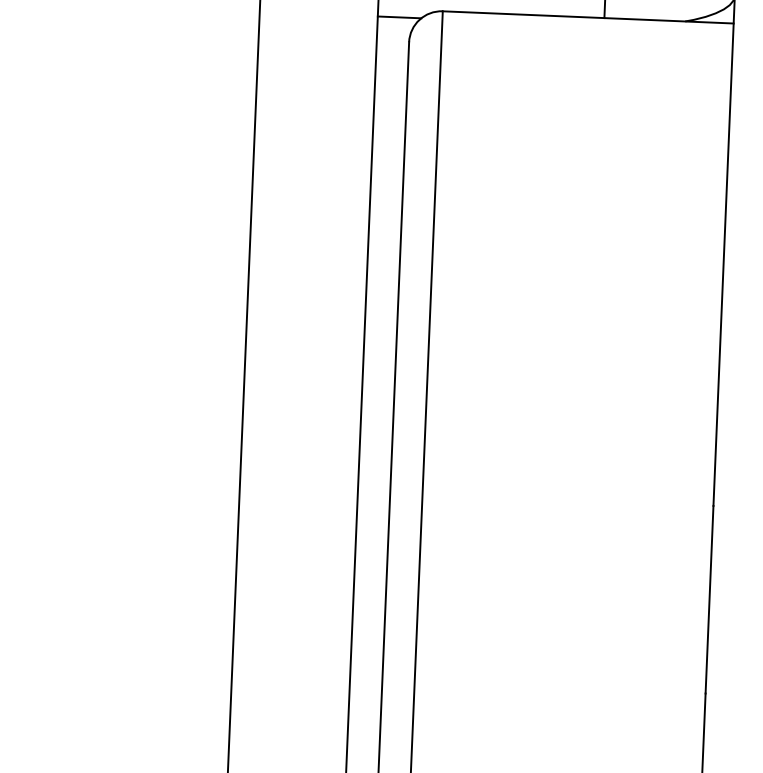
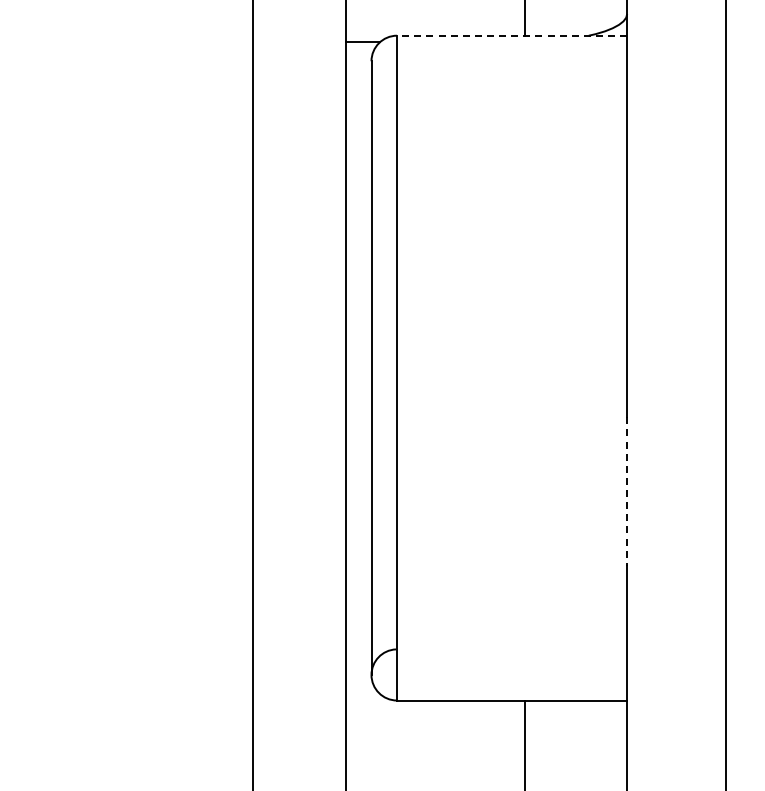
line: (587, 17) -> (511, 35), solid -> dashed
line: (709, 600) -> (627, 492), solid -> dashed

